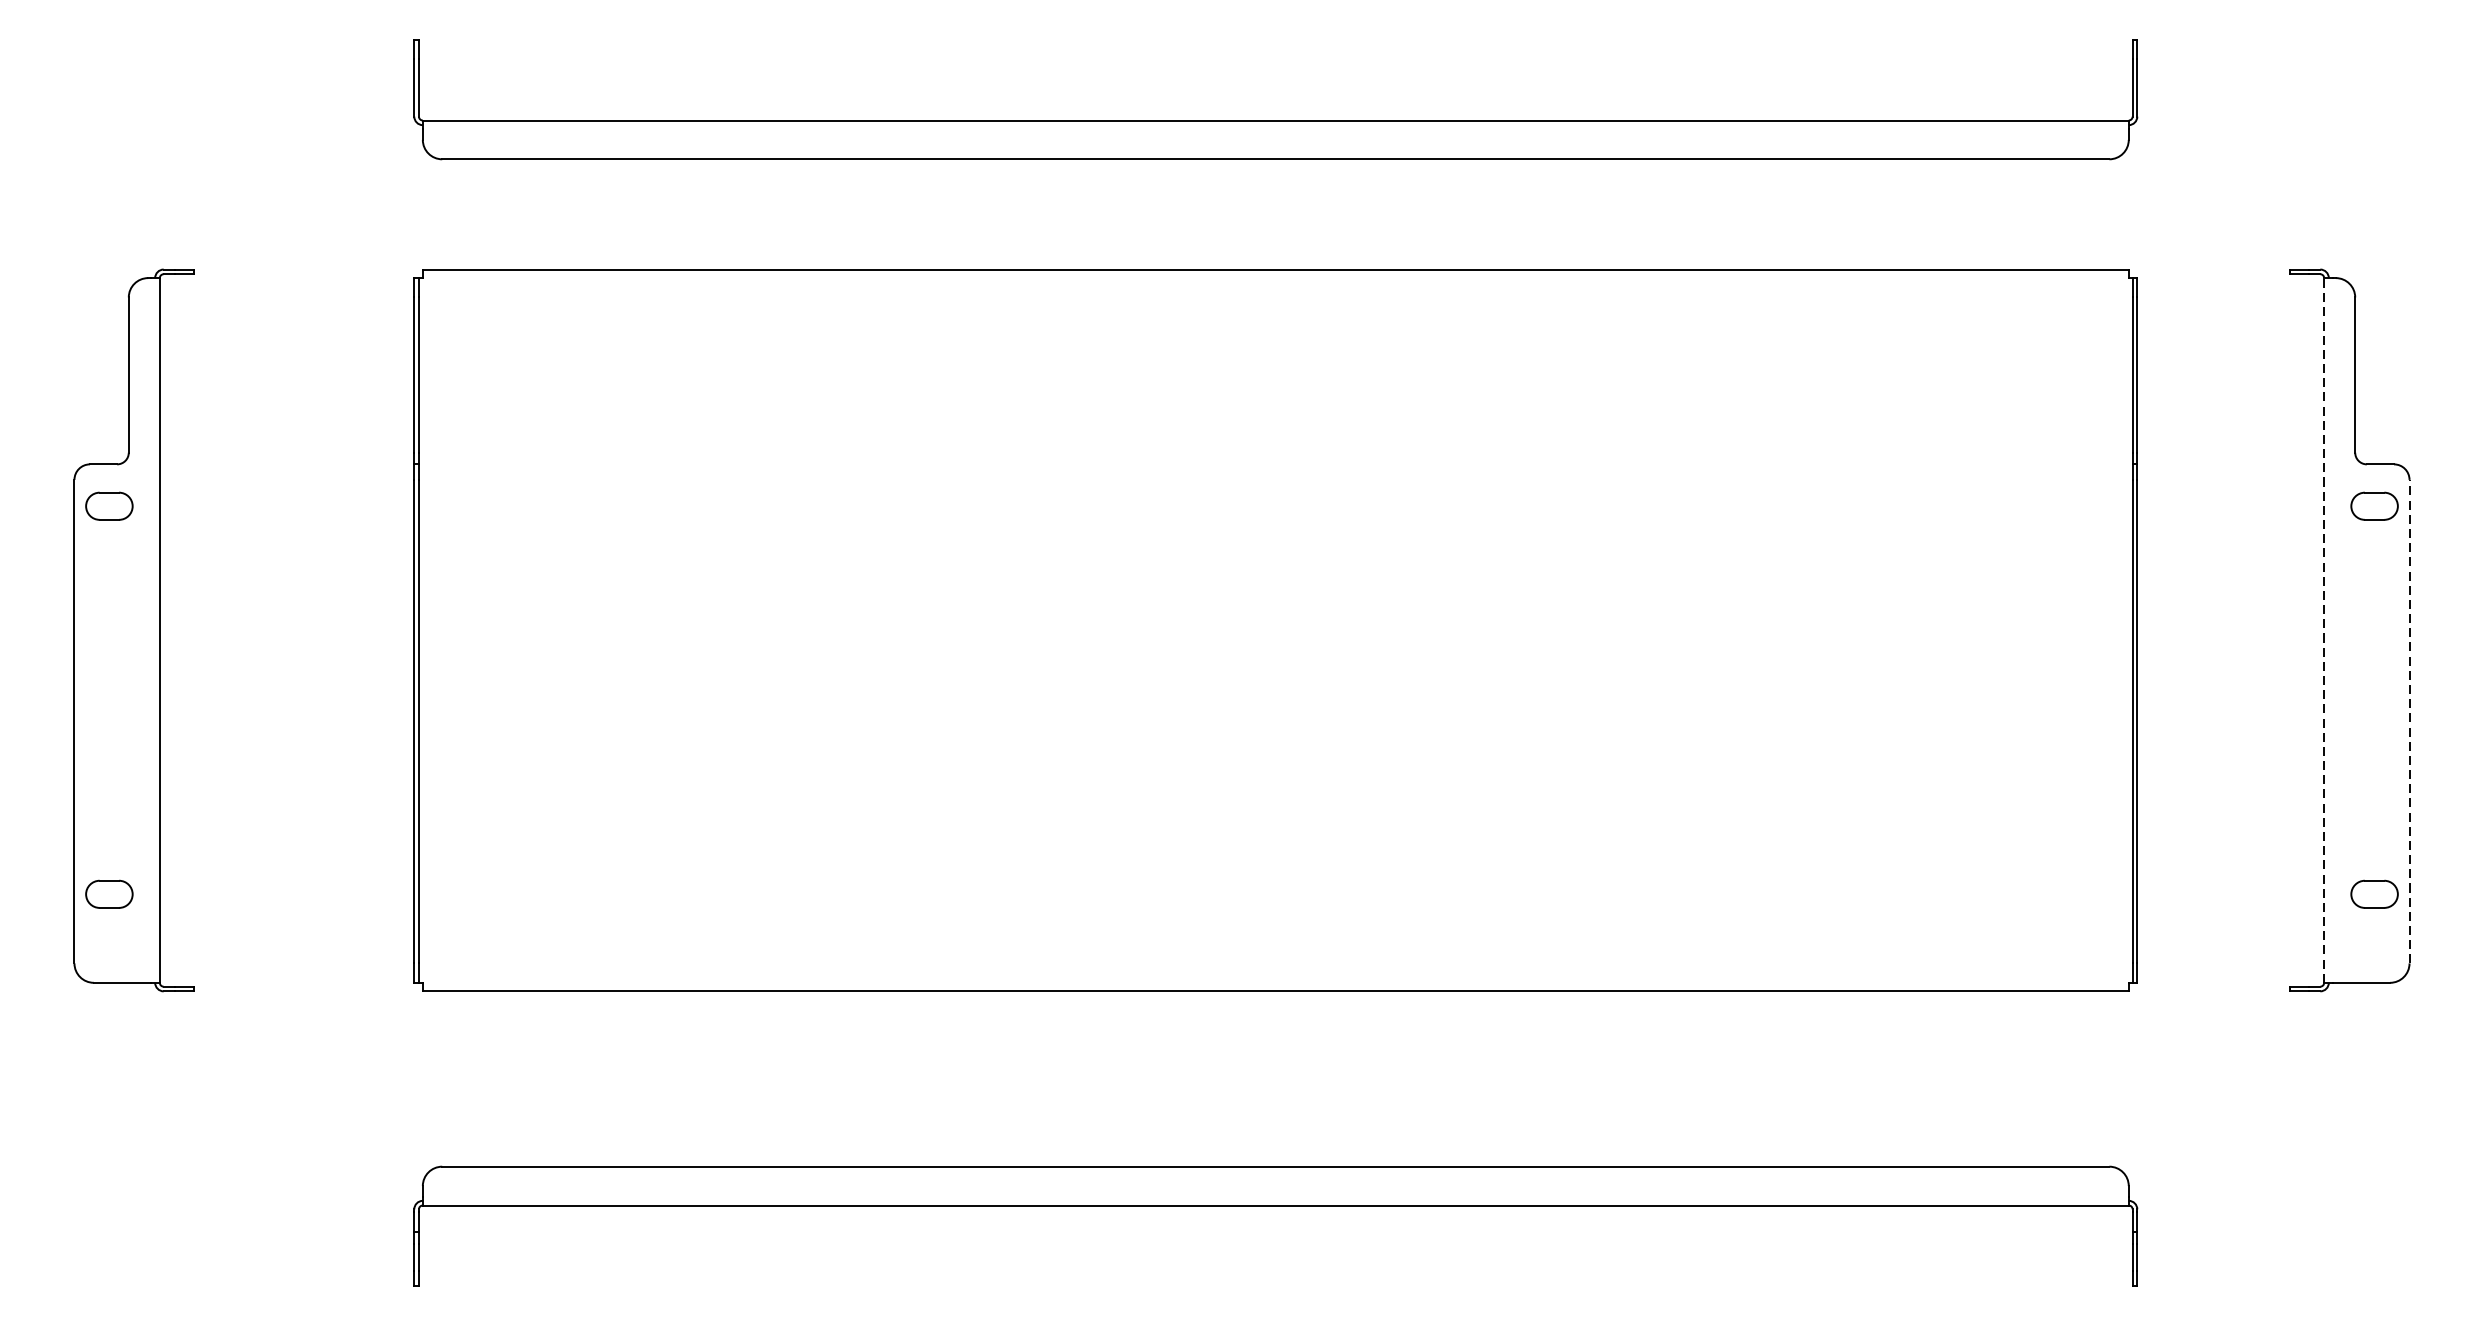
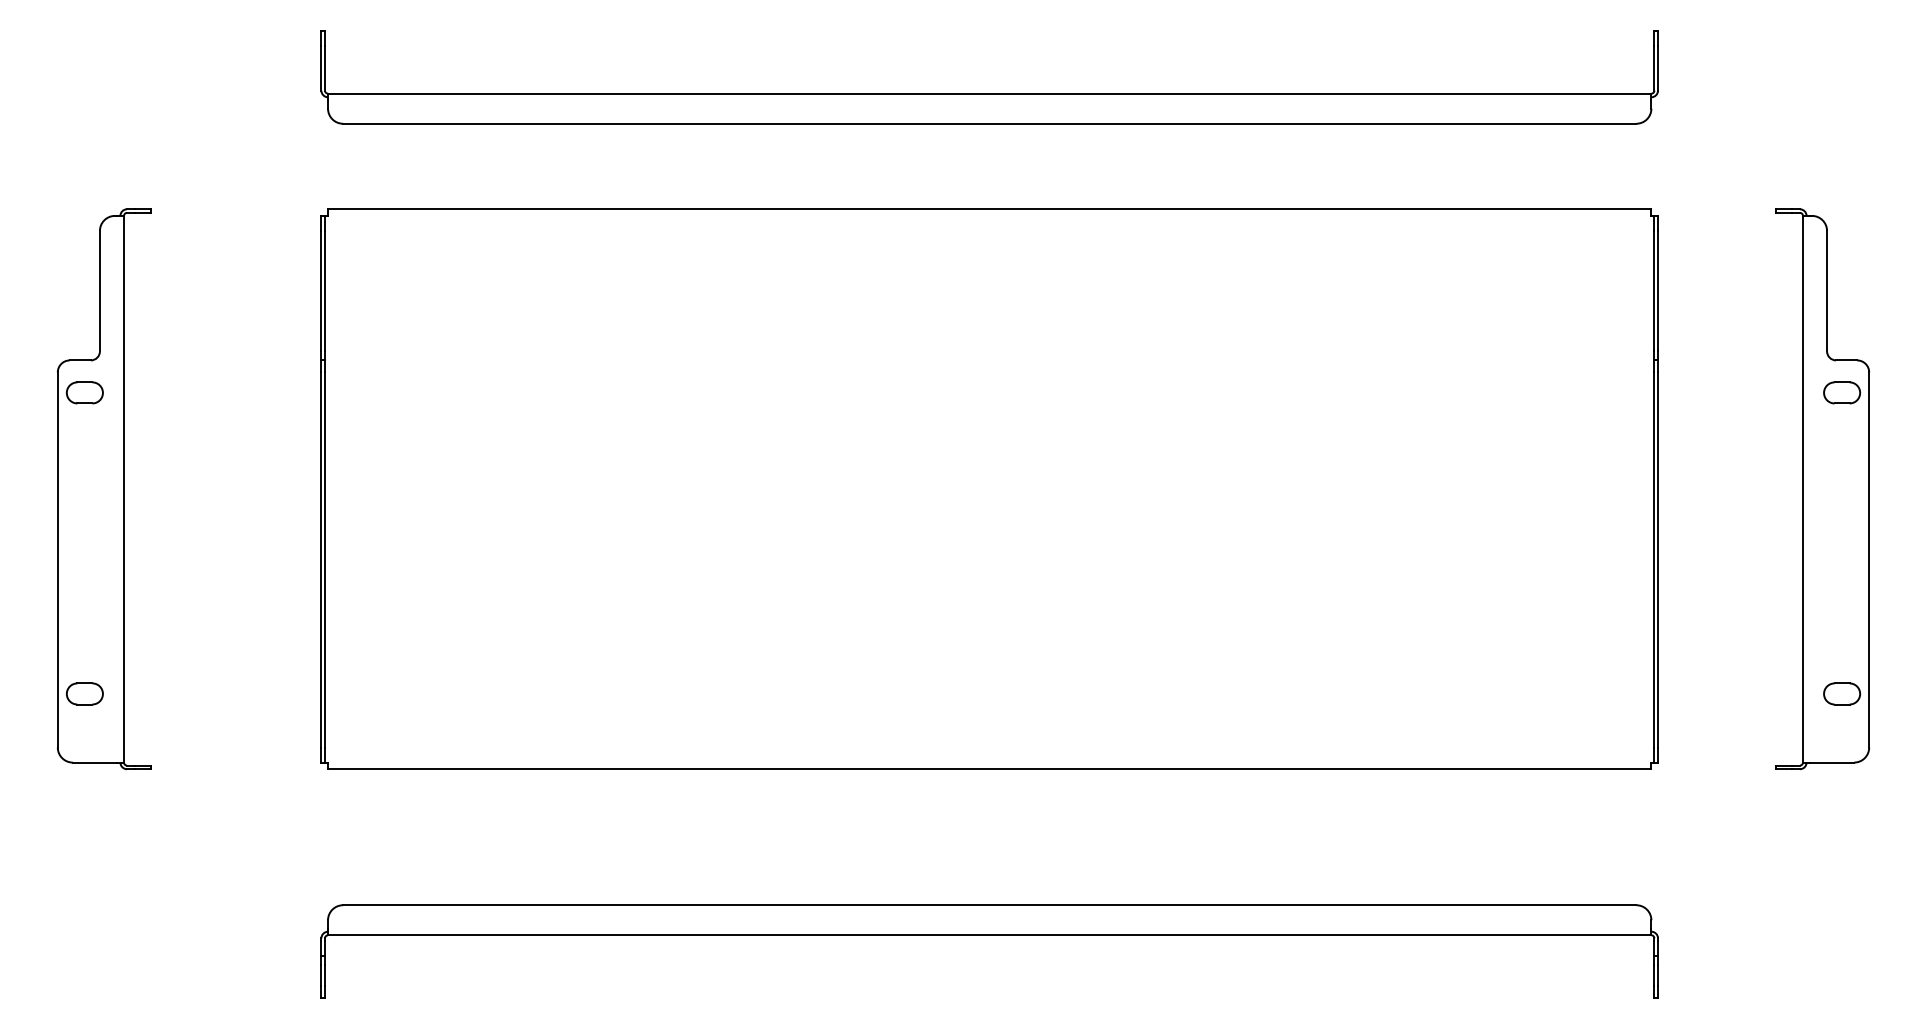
line: (2323, 629) -> (1802, 488), dashed -> solid
line: (2409, 722) -> (1869, 560), dashed -> solid

